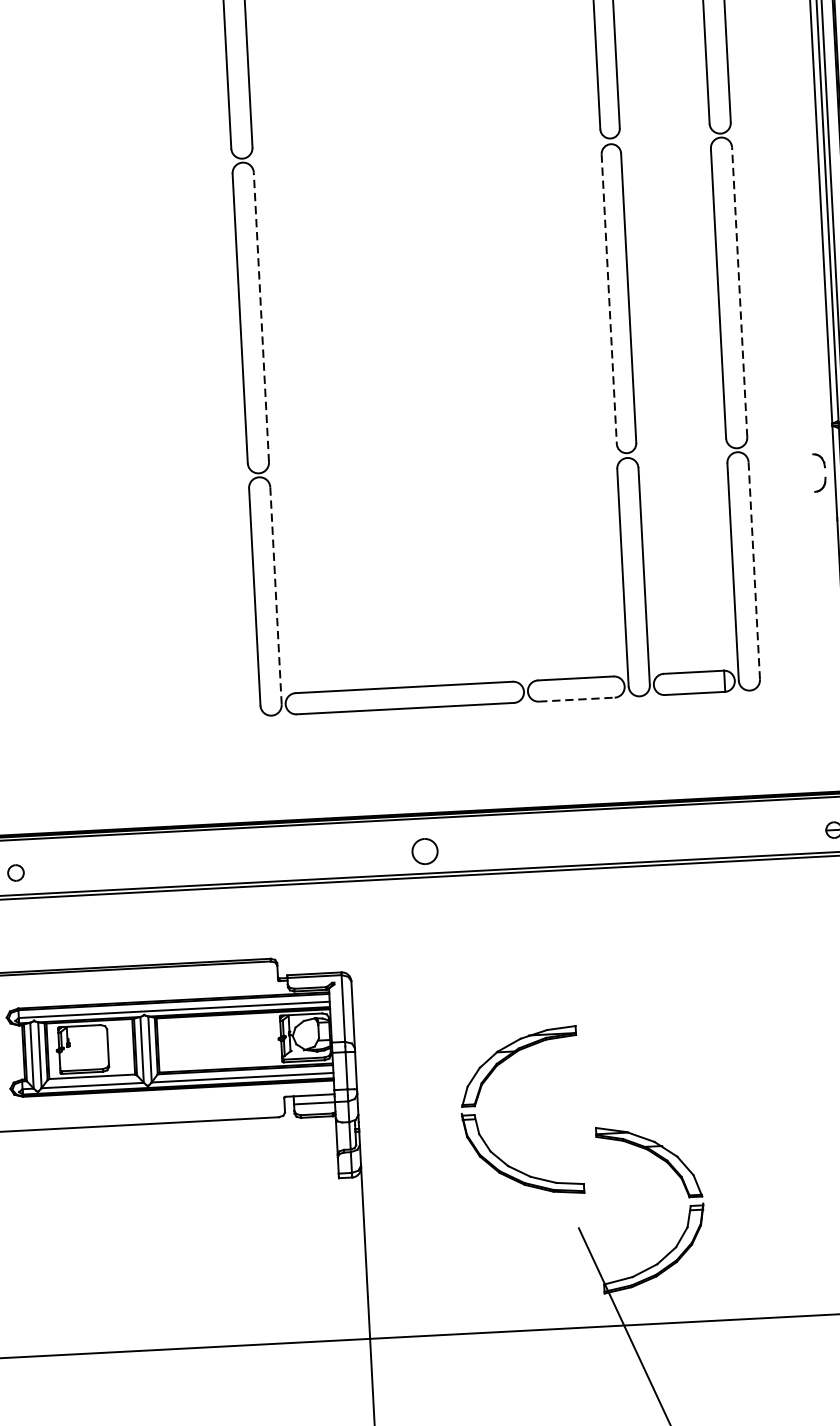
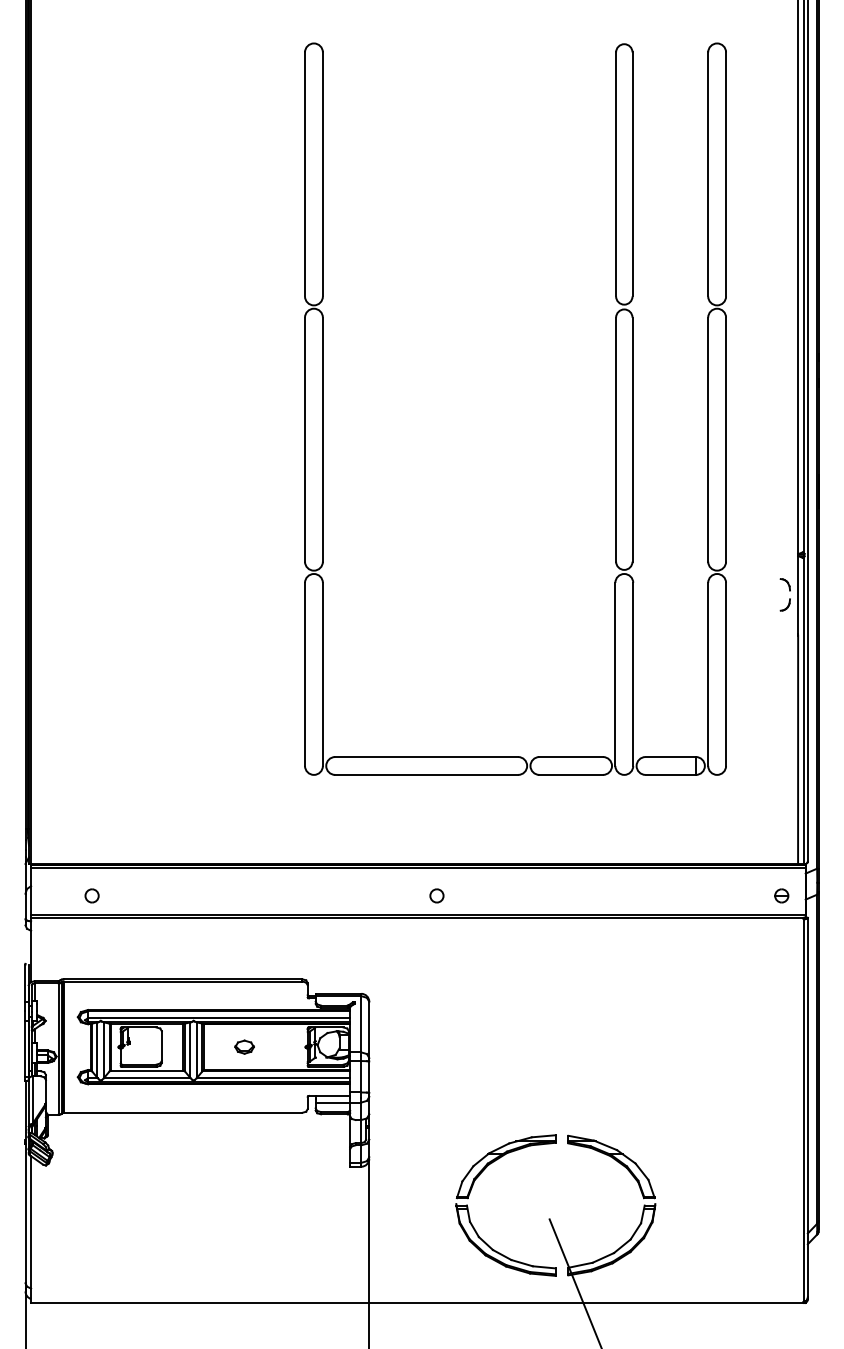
line: (740, 292) -> (726, 439), dashed -> solid
line: (609, 300) -> (616, 440), dashed -> solid
line: (260, 317) -> (322, 439), dashed -> solid
line: (754, 570) -> (726, 674), dashed -> solid
line: (275, 596) -> (322, 674), dashed -> solid
line: (577, 699) -> (571, 774), dashed -> solid
part: (424, 851) -> (436, 895), size x0.62
part: (206, 1042) -> (244, 1046), added
part: (478, 1123) -> (469, 1212), moved

